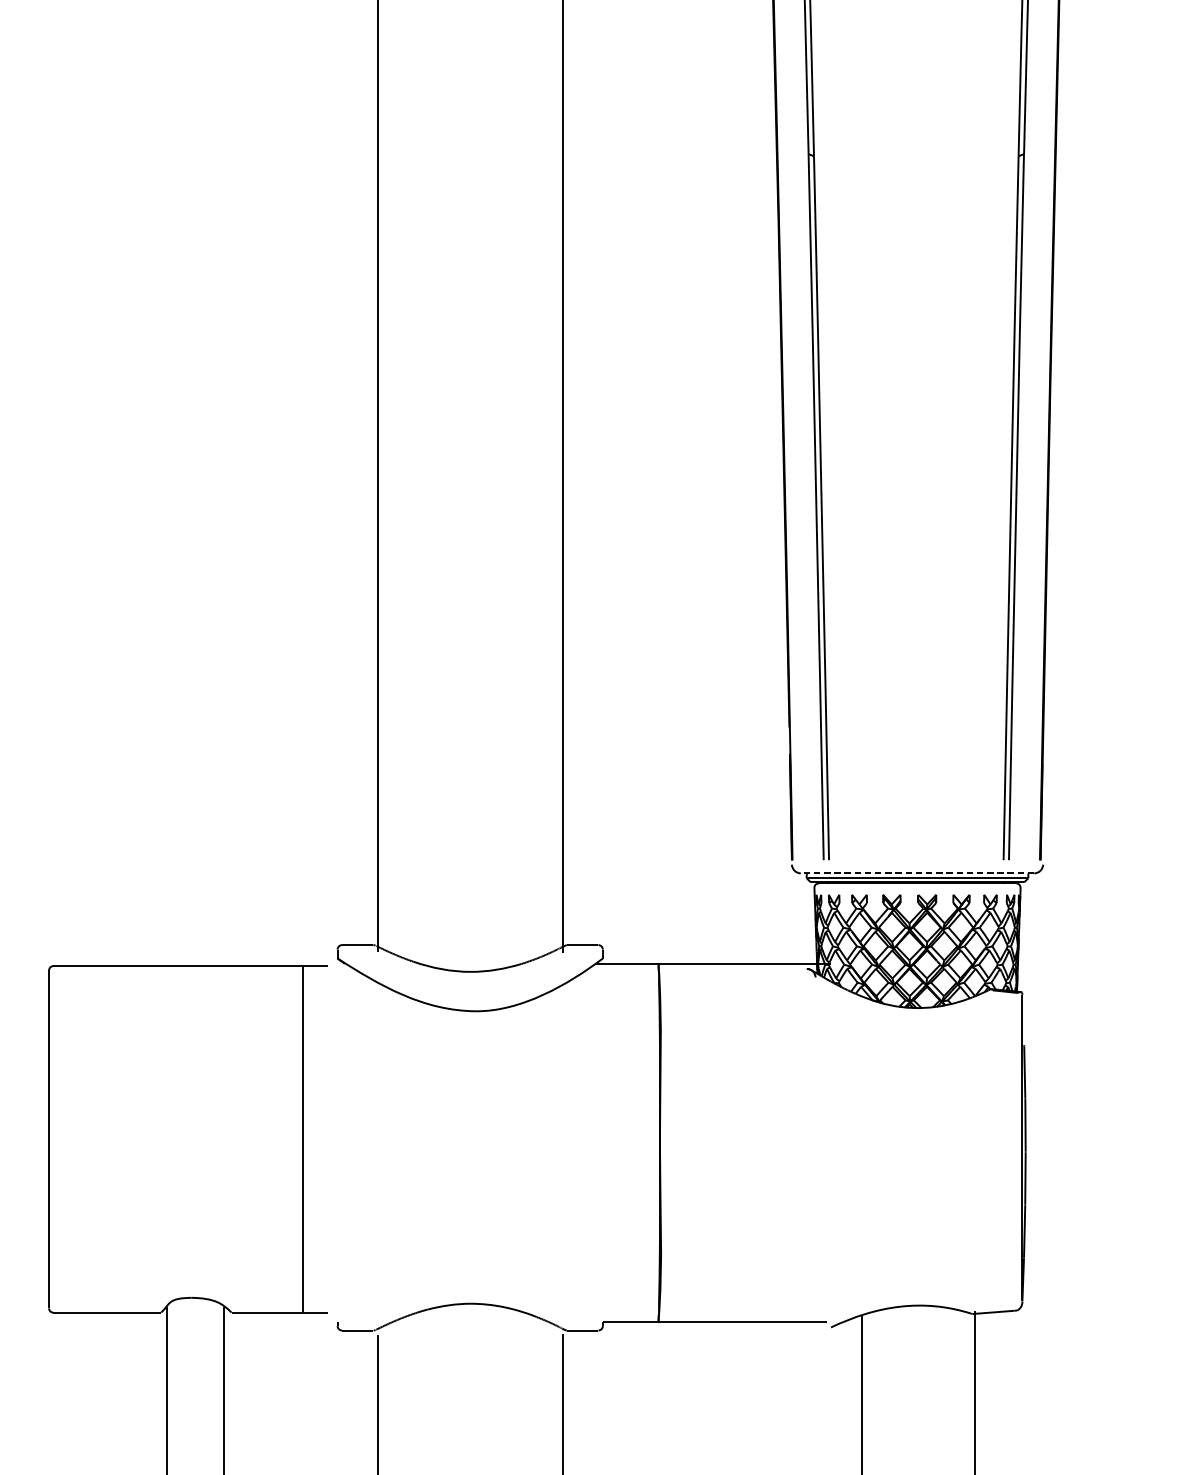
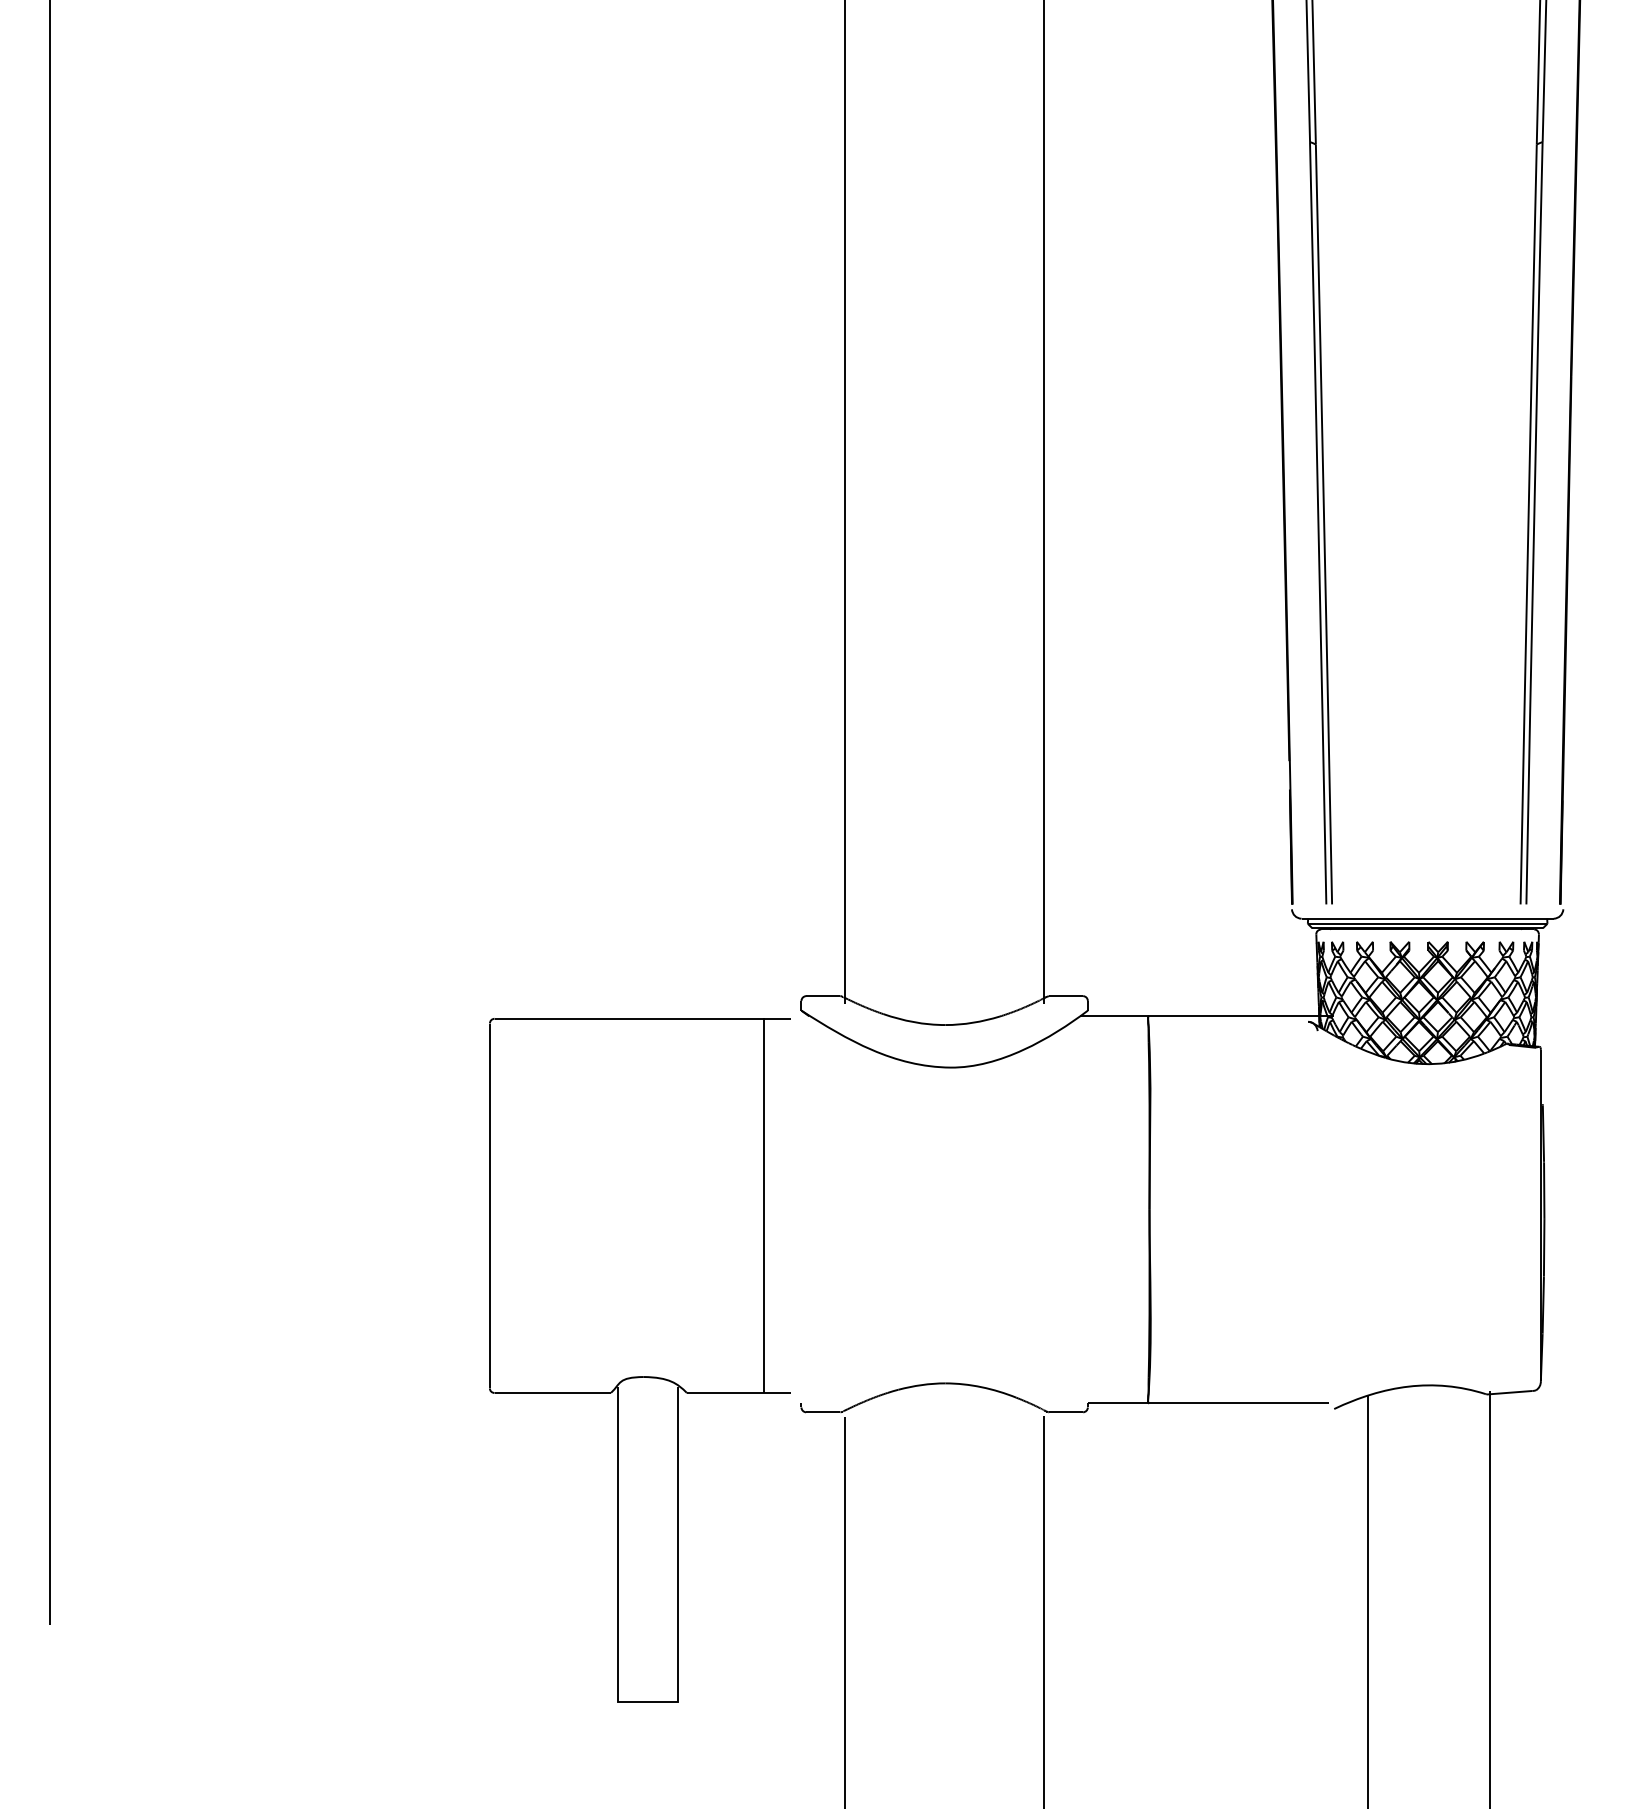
line: (917, 873) -> (1427, 918), dashed -> solid

